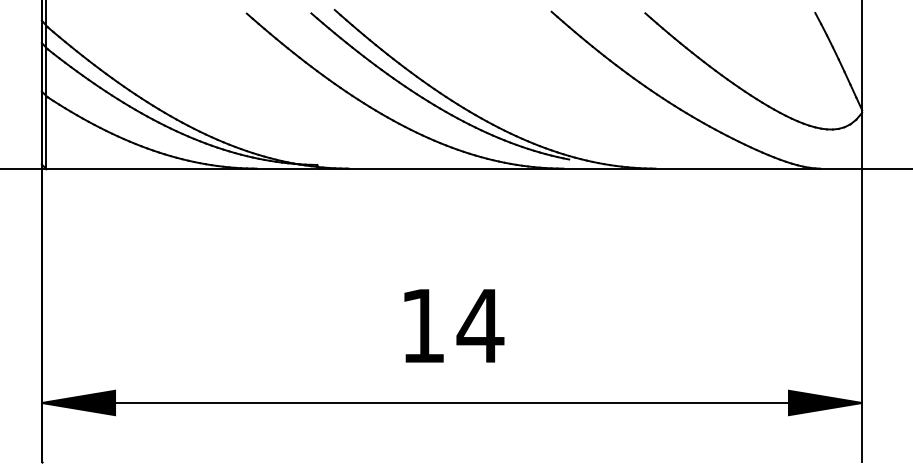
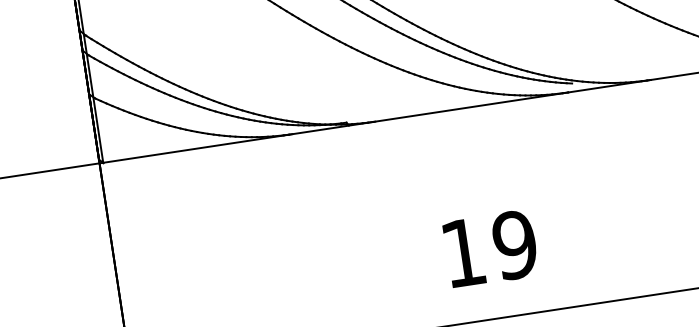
text: (480, 325) -> (515, 244), 14 -> 19

